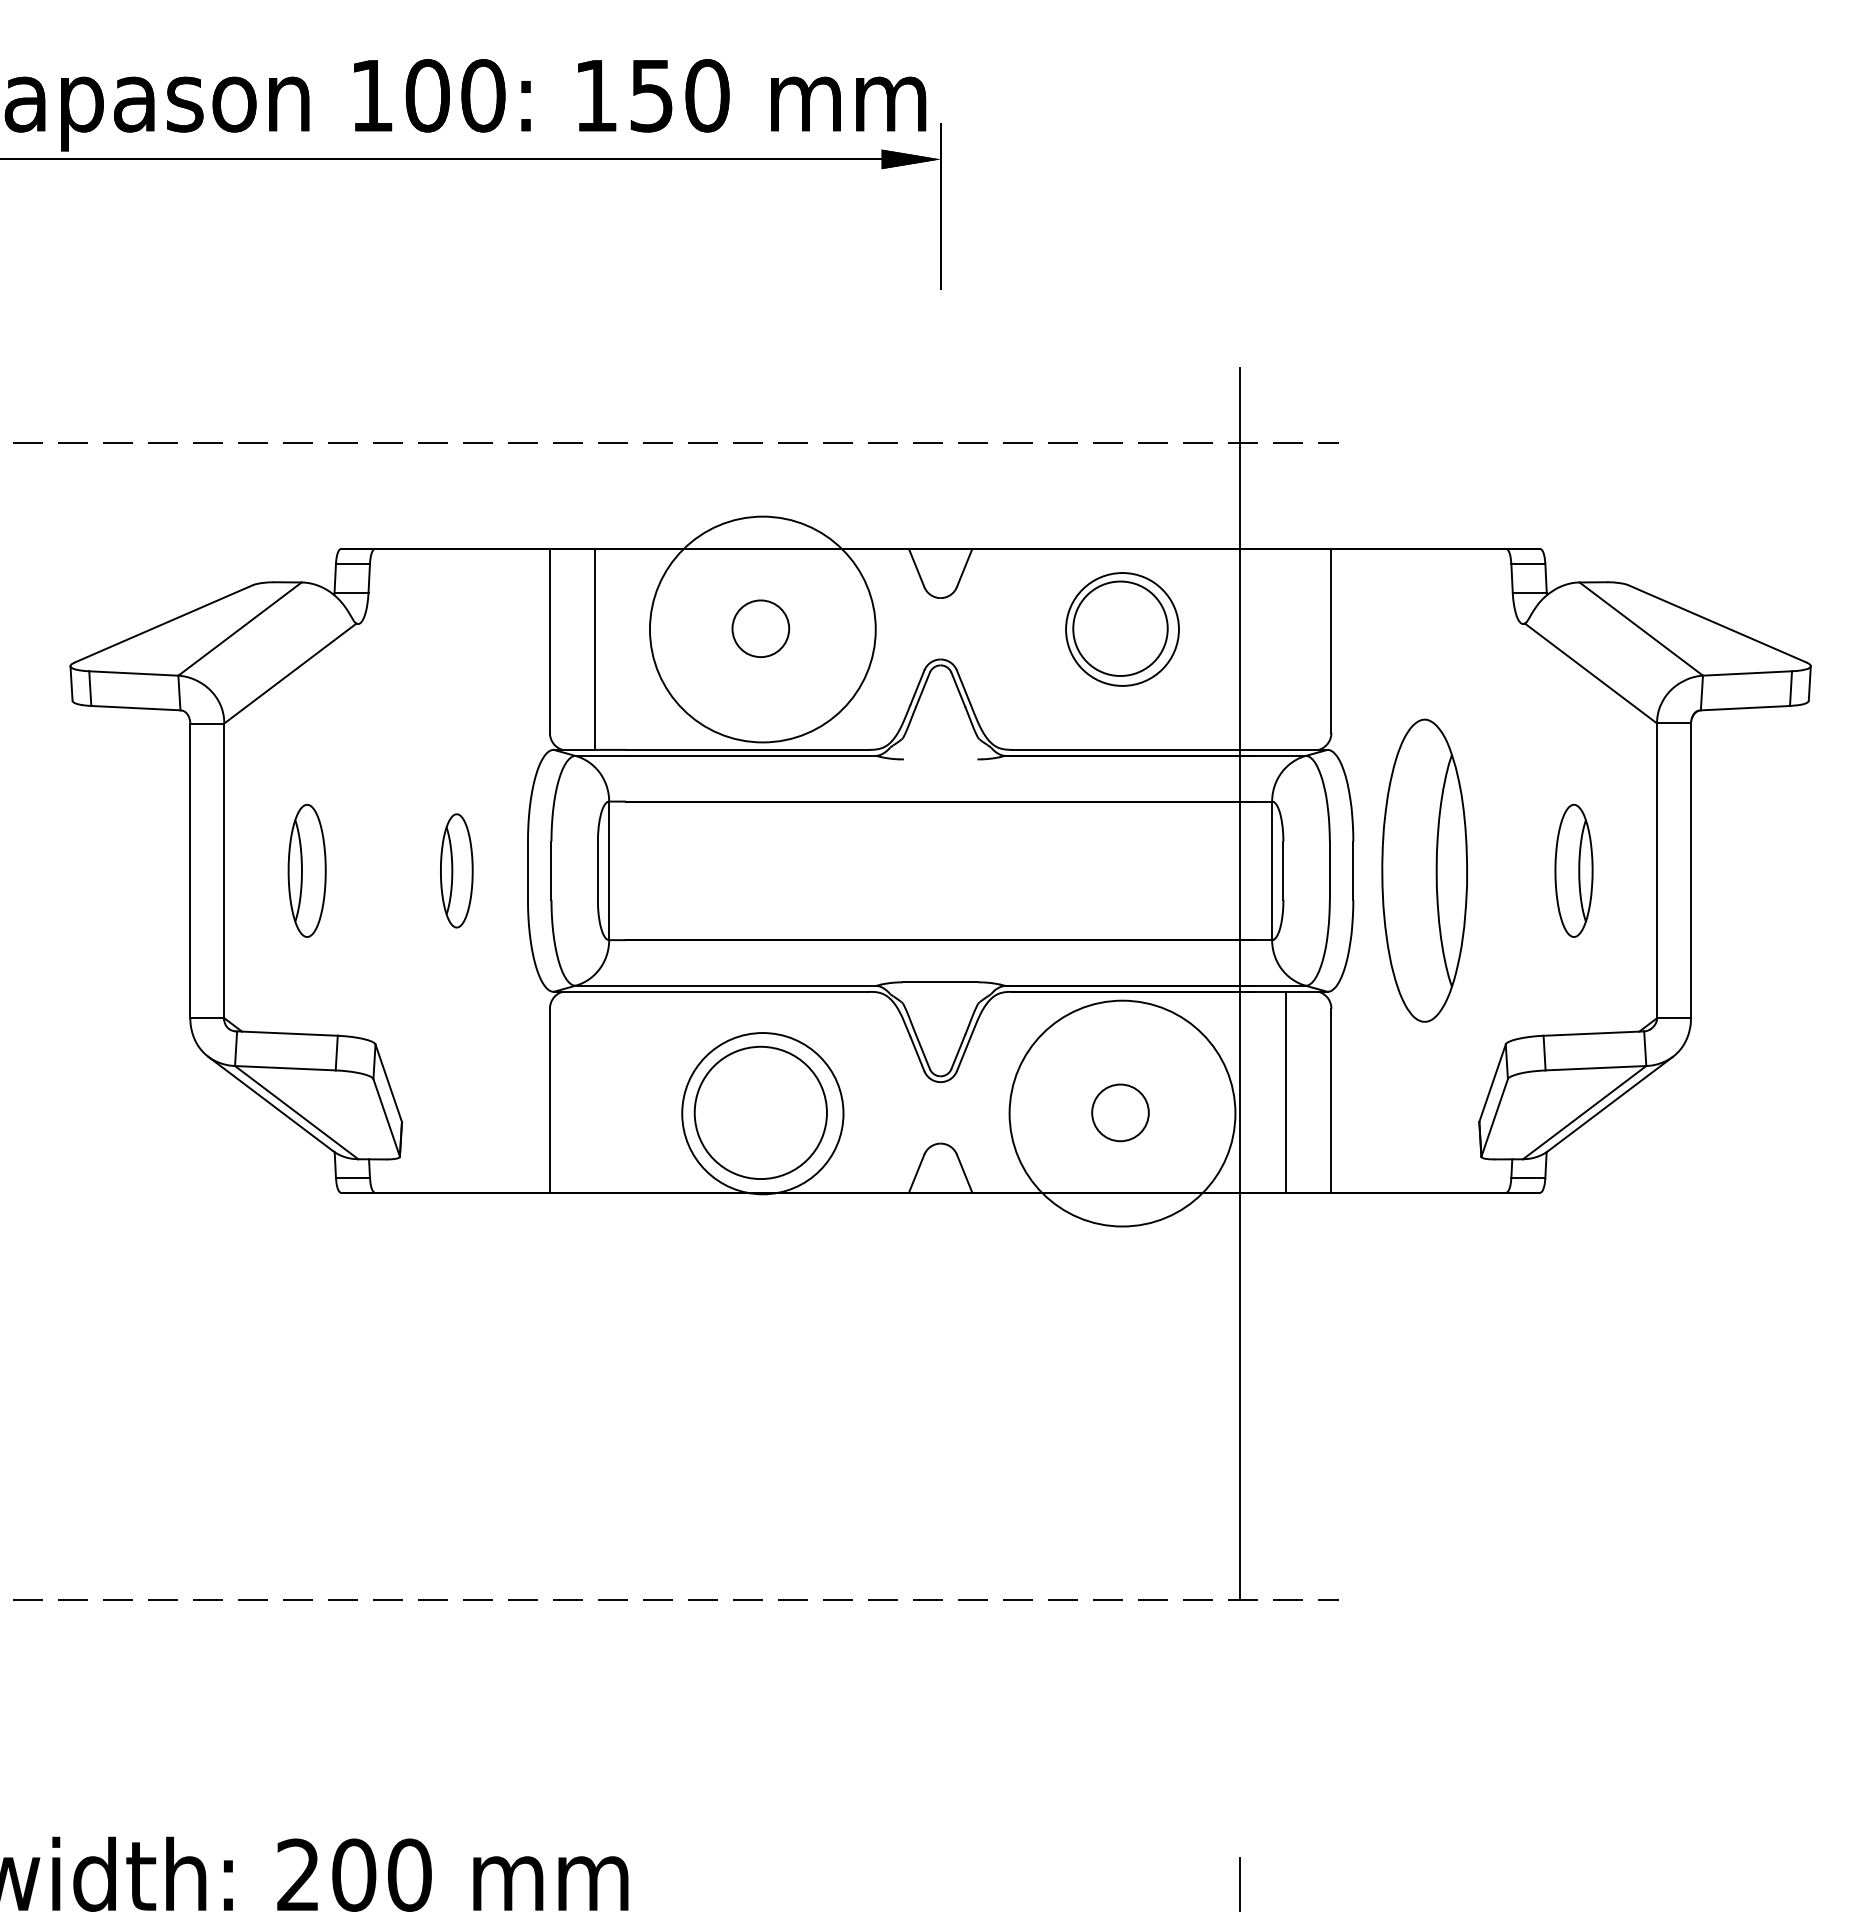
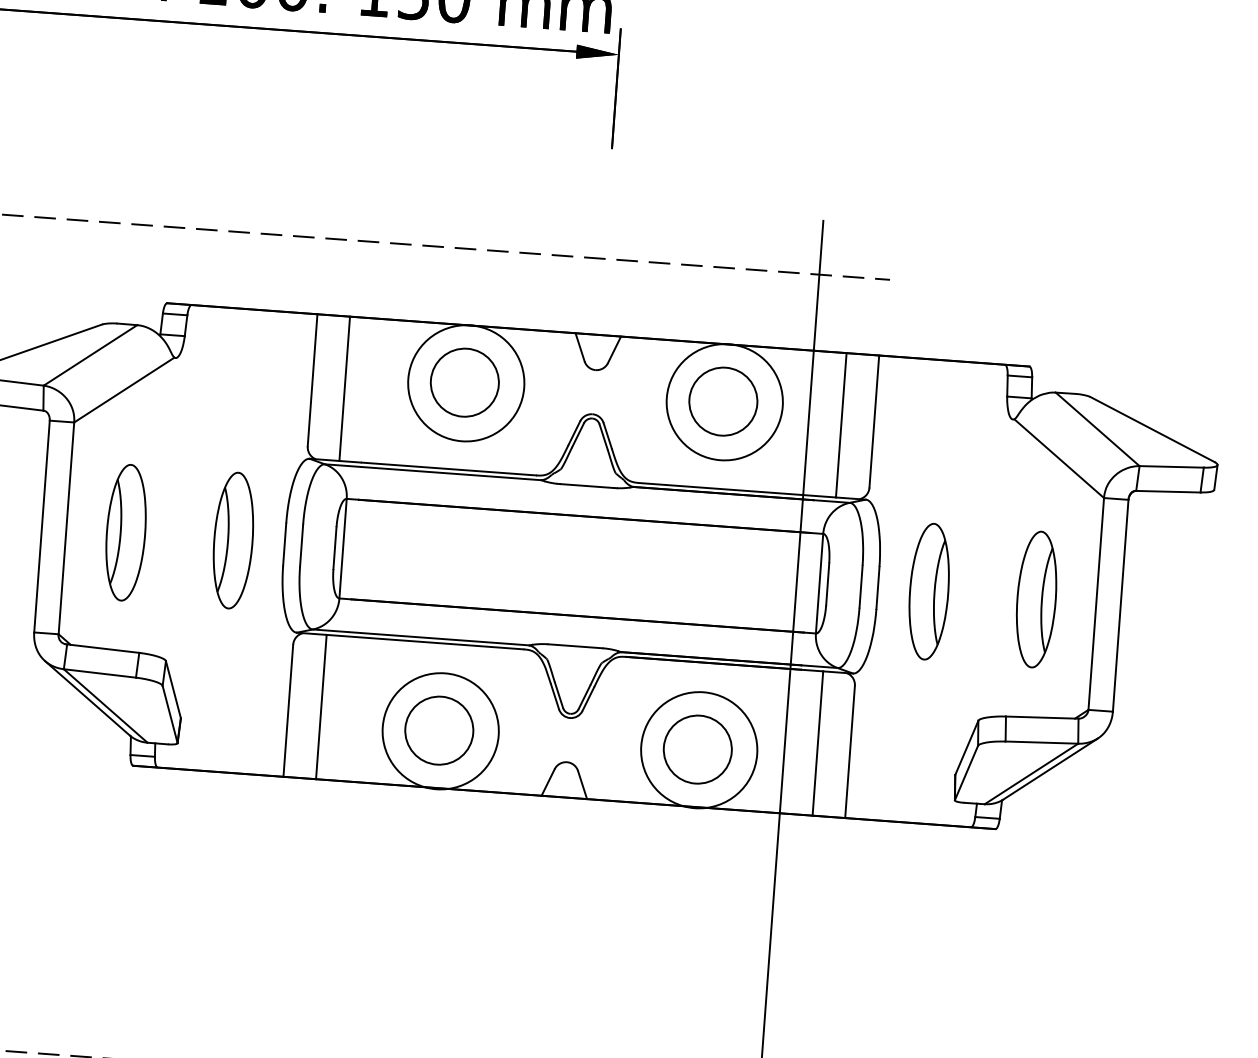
circle: (760, 628) -> (464, 382), size x1.67
circle: (762, 629) -> (466, 383), size x0.71
circle: (1122, 629) -> (724, 402), size x1.43
line: (1286, 649) -> (841, 425), added
line: (940, 759) -> (587, 486), added
part: (306, 870) -> (125, 532), size x1.43
part: (456, 870) -> (233, 540), size x1.67
part: (1424, 870) -> (929, 591), size x0.62
part: (1573, 870) -> (1036, 599), size x1.43
line: (595, 1091) -> (321, 706), added
circle: (760, 1112) -> (439, 730), size x0.71
circle: (1120, 1112) -> (697, 749), size x1.67
circle: (1122, 1113) -> (699, 750), size x0.71

